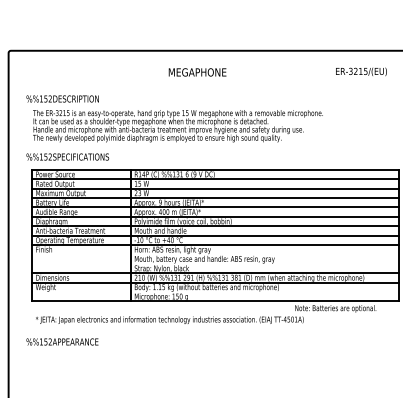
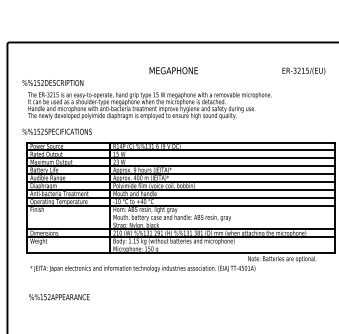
text: (361, 71) -> (303, 70), moved
text: (197, 72) -> (173, 70), moved
text: (62, 341) -> (59, 296), moved

